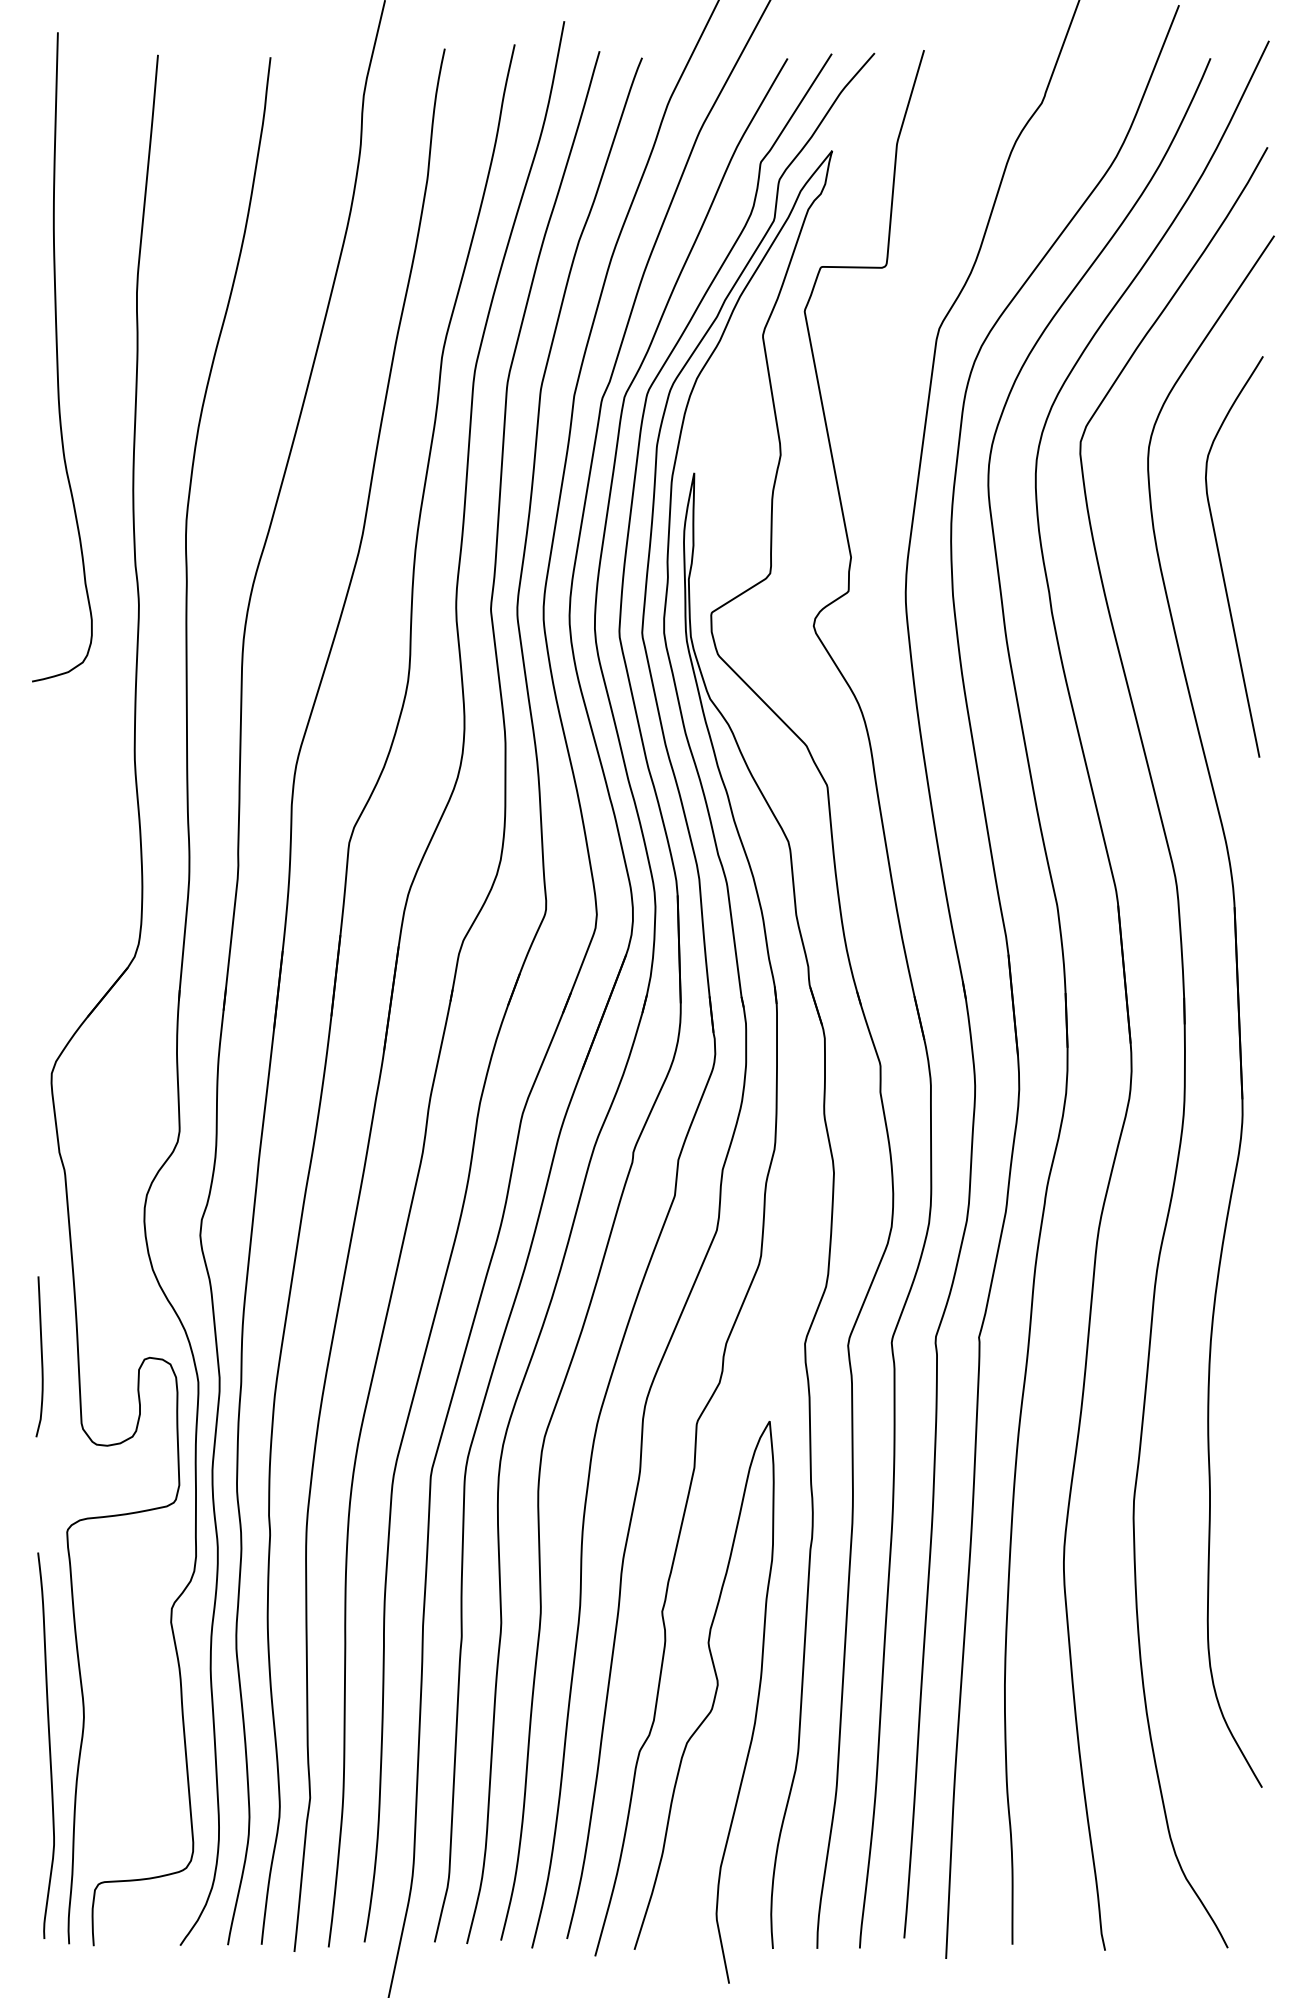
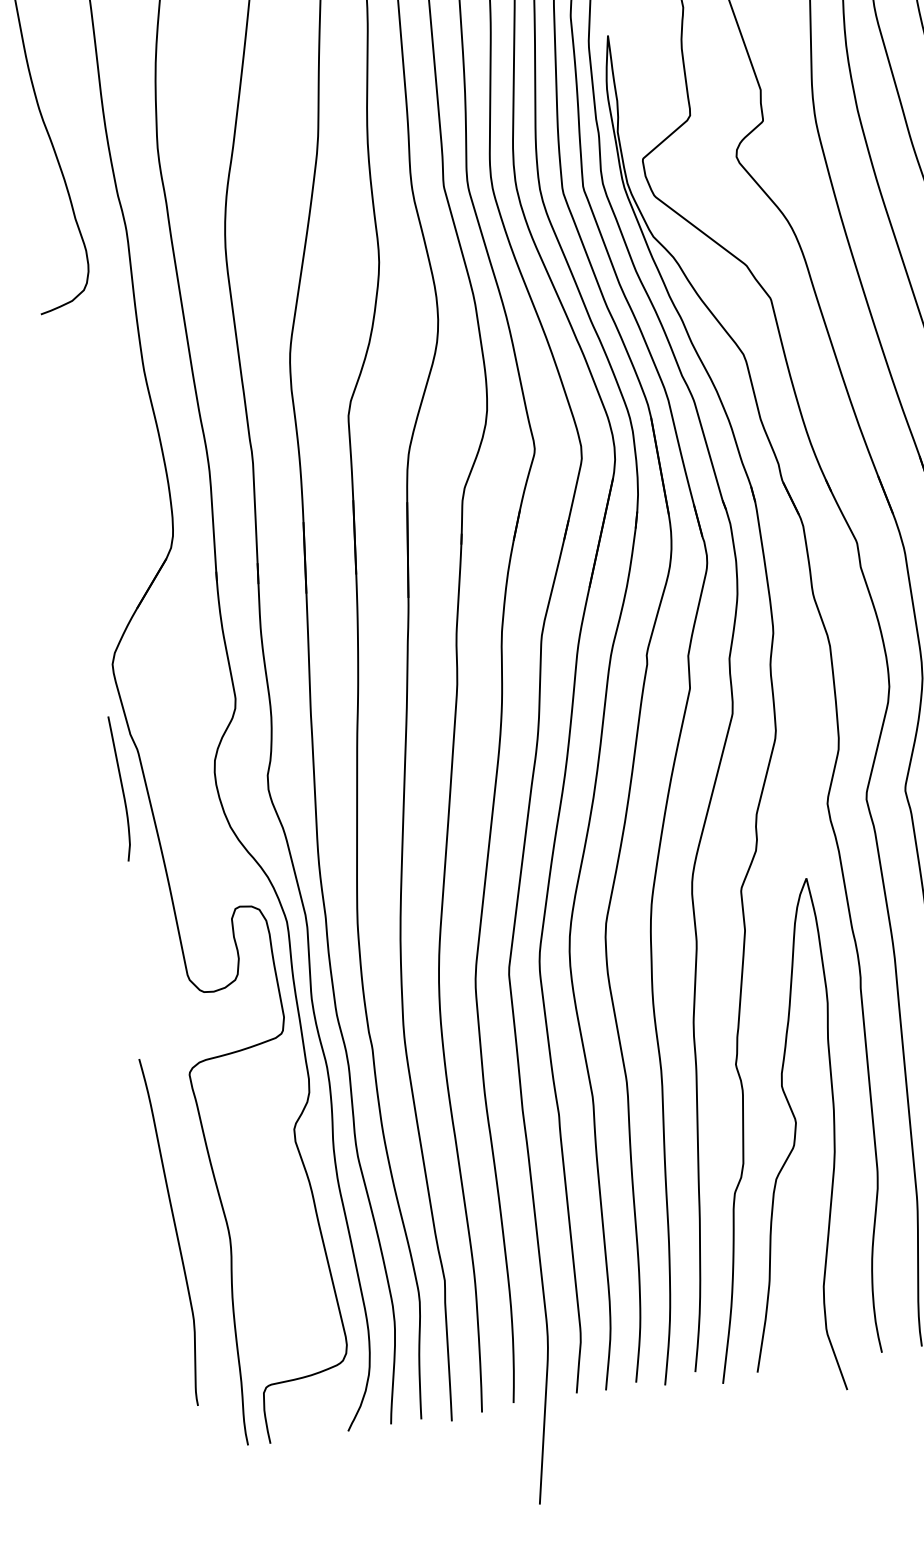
curve: (41, 1356) -> (122, 788), moved
curve: (48, 1745) -> (175, 1231), moved

